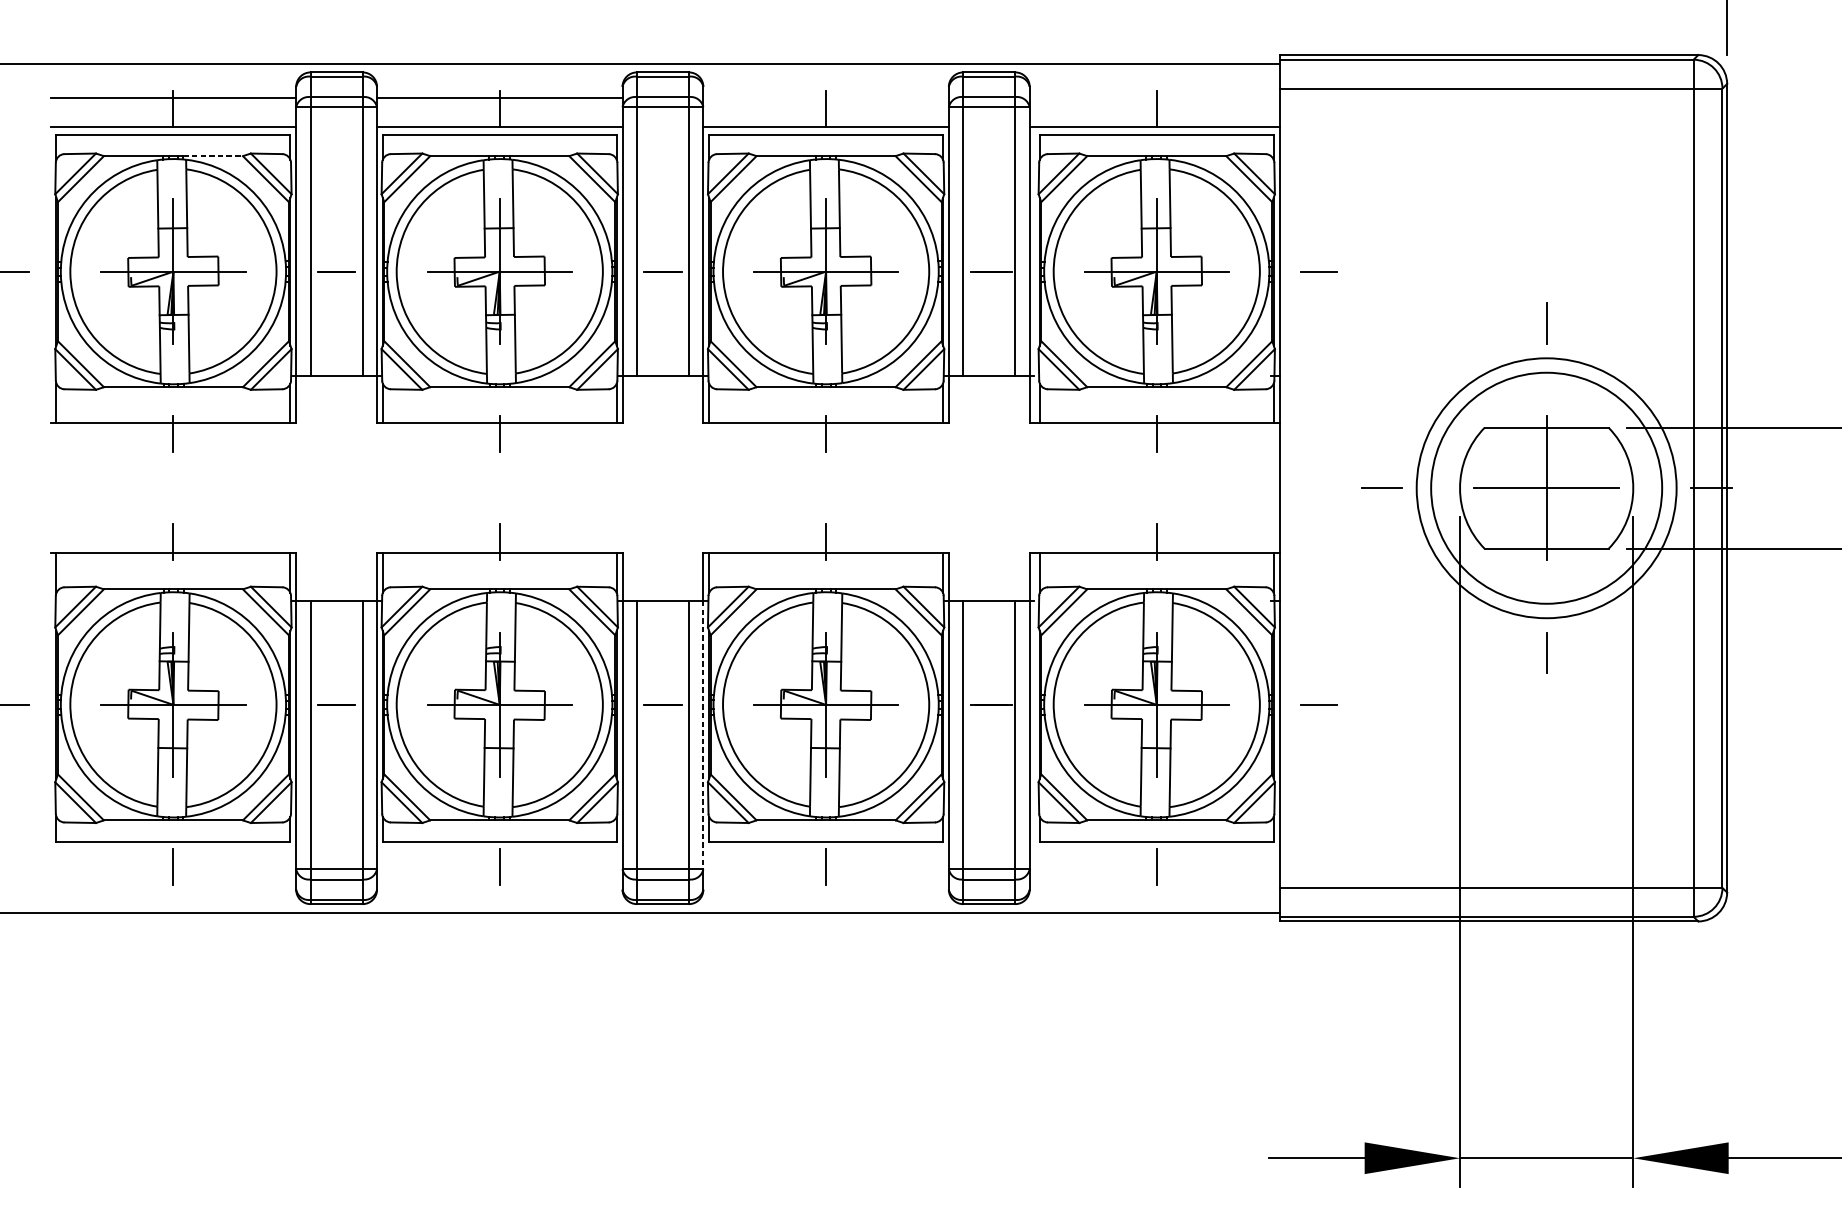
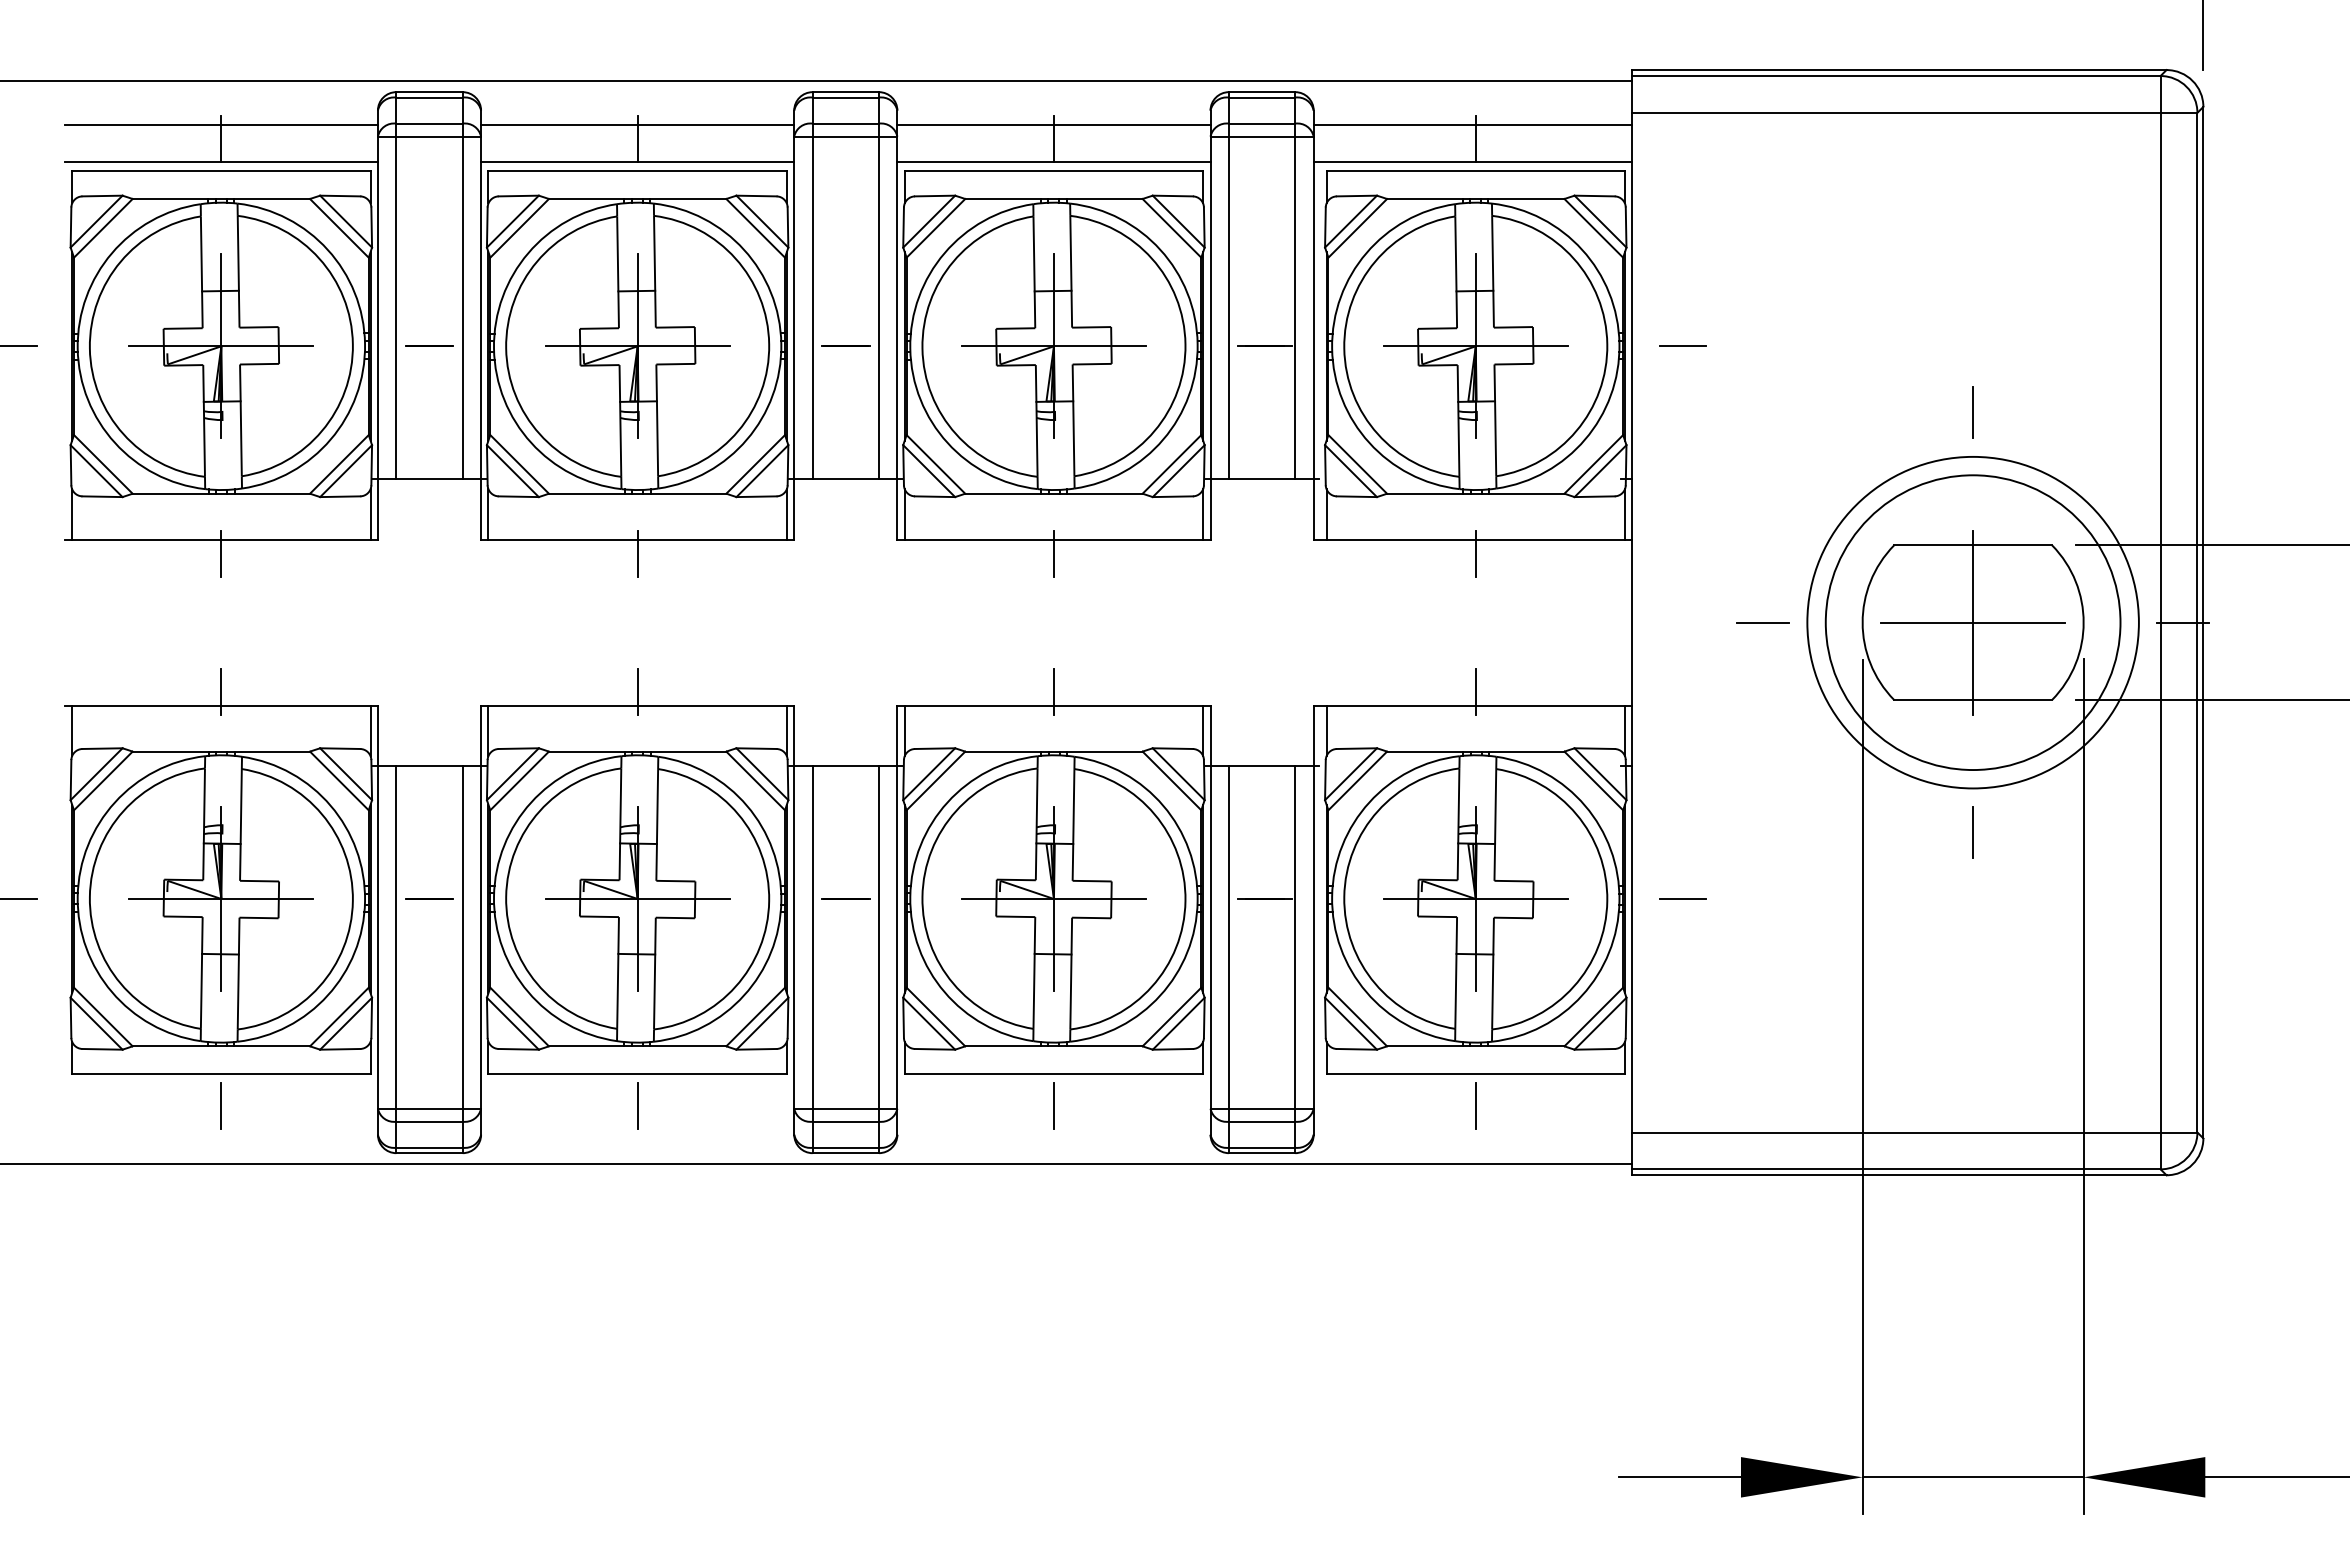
line: (825, 98) -> (1053, 125), added
line: (1154, 98) -> (1472, 125), added
line: (213, 156) -> (272, 199), dashed -> solid
line: (703, 735) -> (897, 938), dashed -> solid

